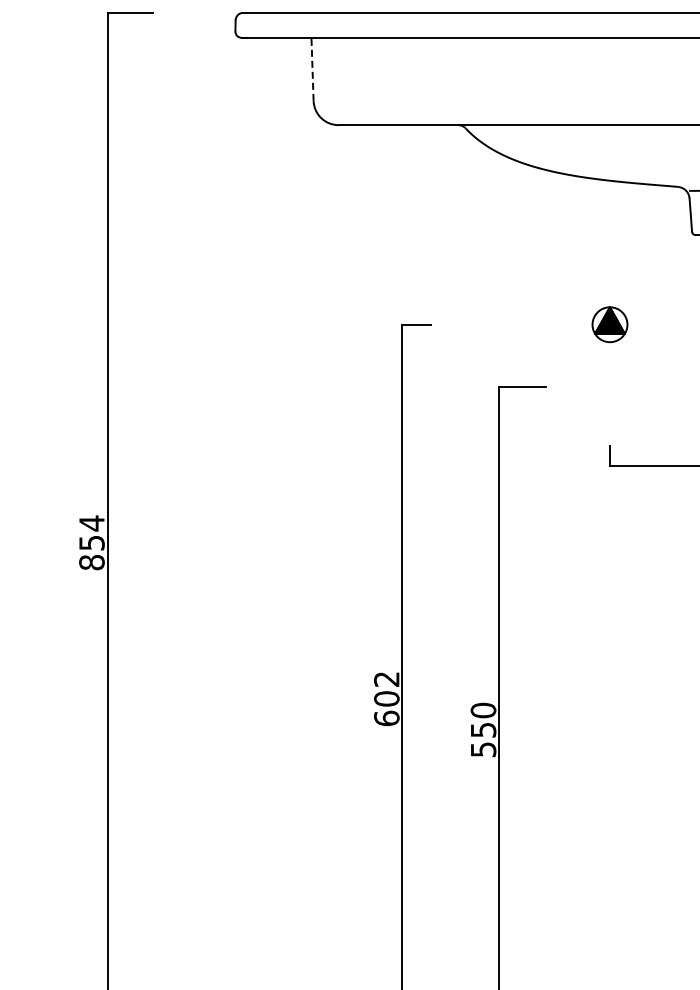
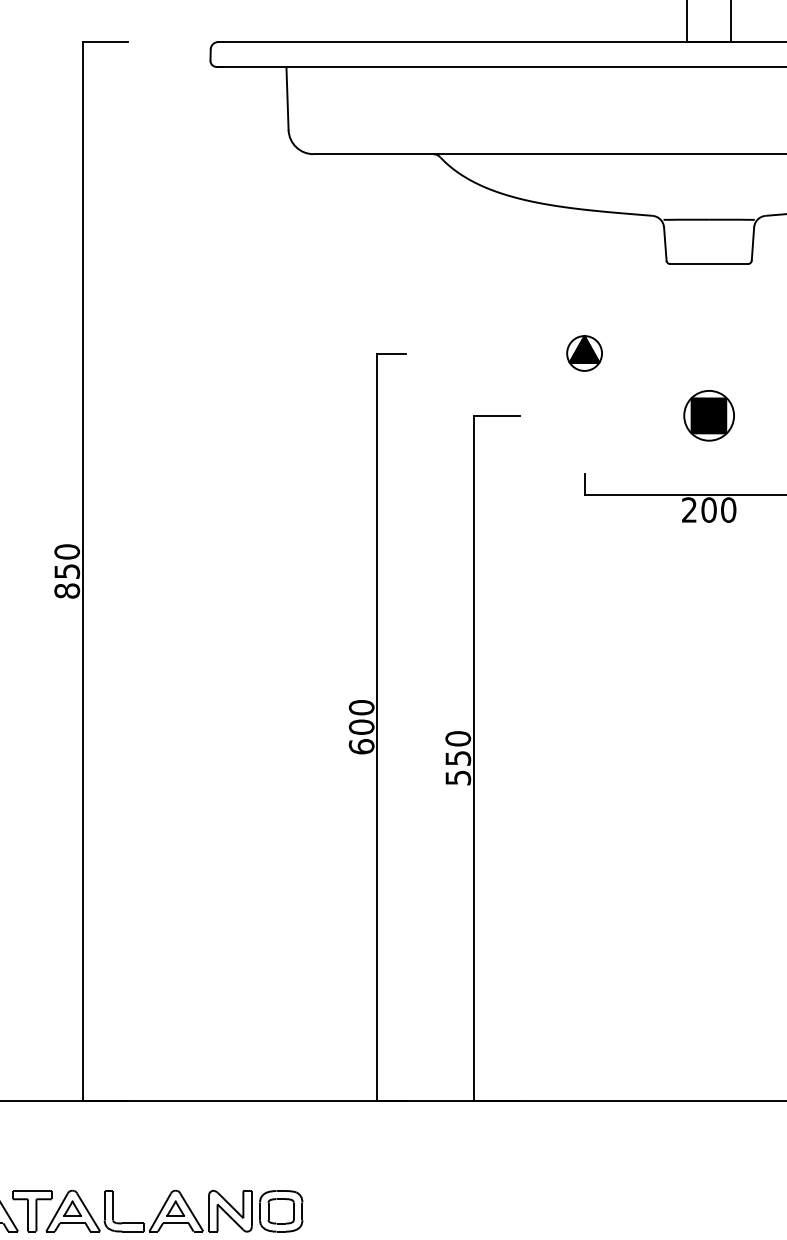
line: (312, 70) -> (287, 99), dashed -> solid
text: (92, 522) -> (67, 551), 854 -> 850
text: (386, 679) -> (361, 707), 602 -> 600

